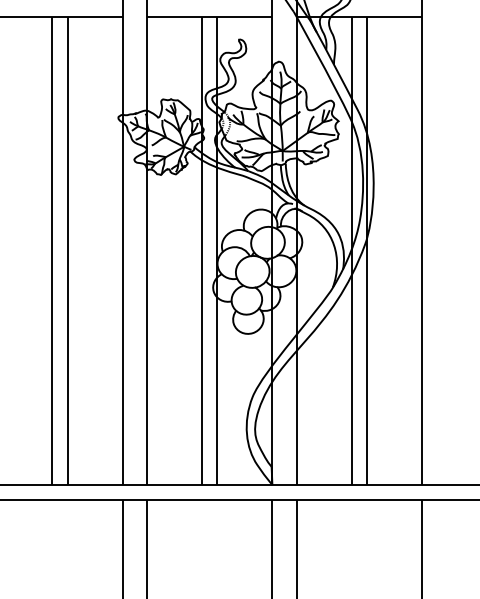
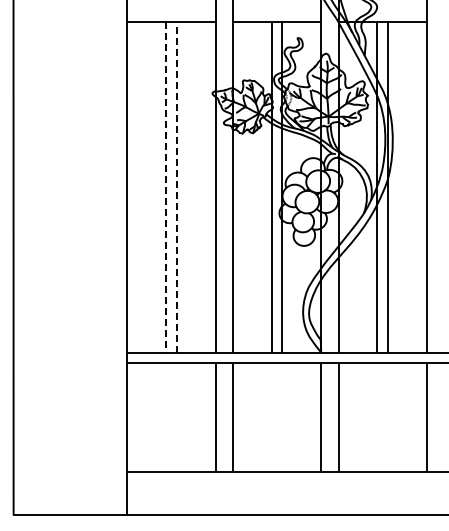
line: (67, 249) -> (176, 186), solid -> dashed
line: (51, 251) -> (165, 187), solid -> dashed

